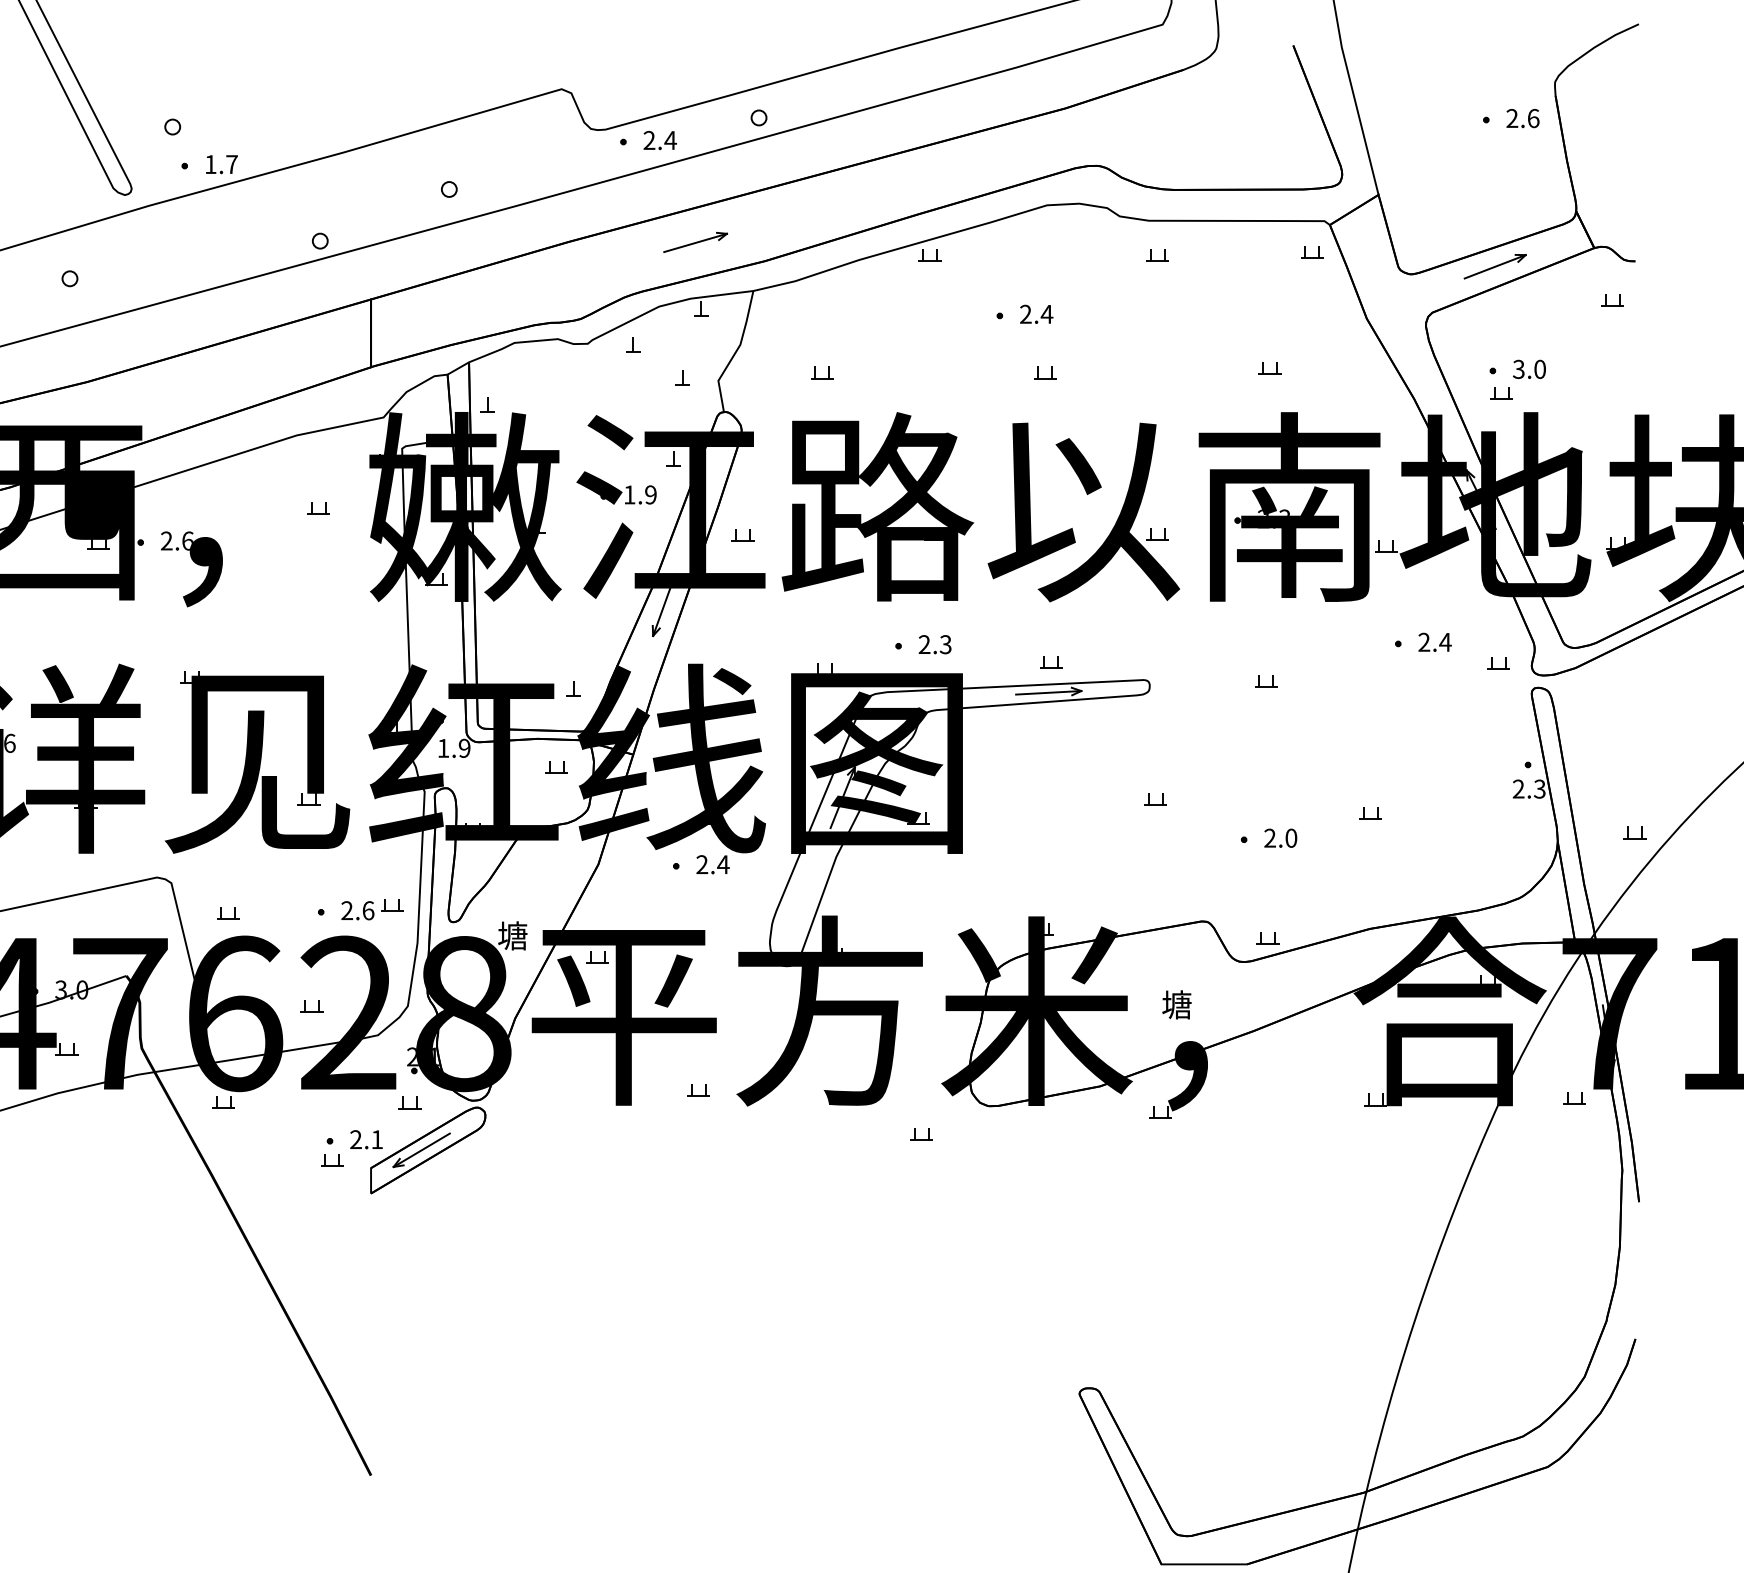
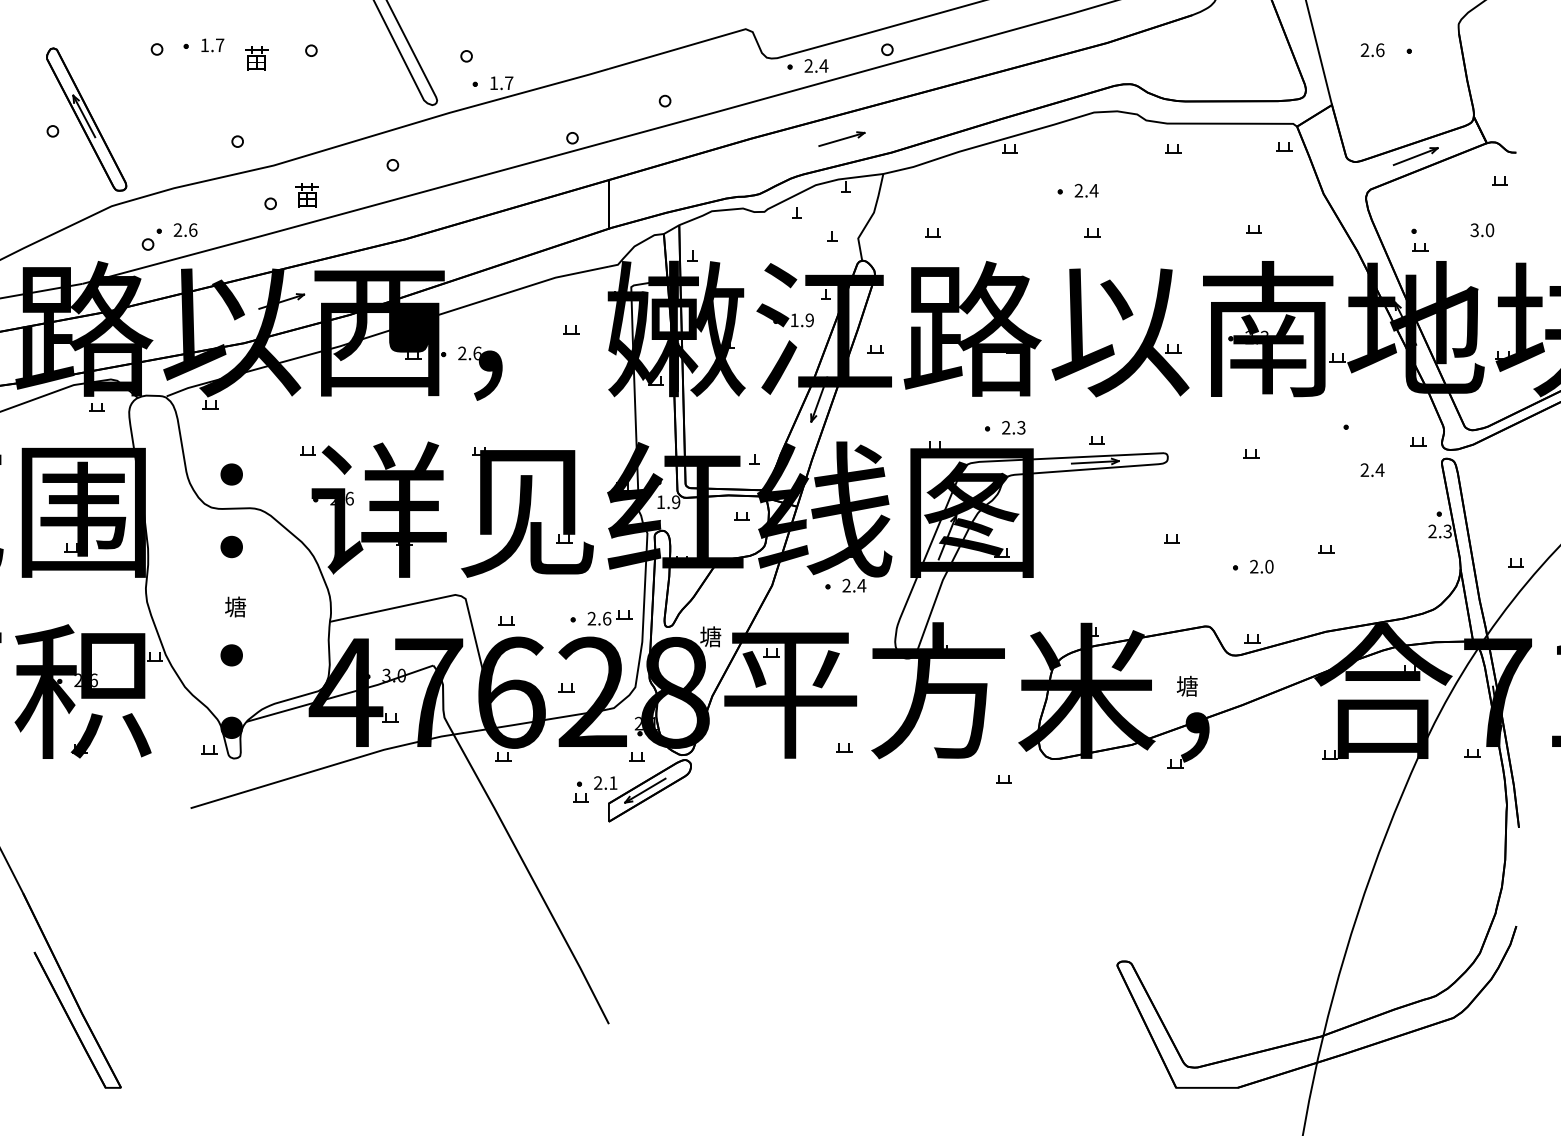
text: (1522, 118) -> (1372, 50), moved
text: (1529, 369) -> (1482, 230), moved
text: (1434, 641) -> (1372, 469), moved

